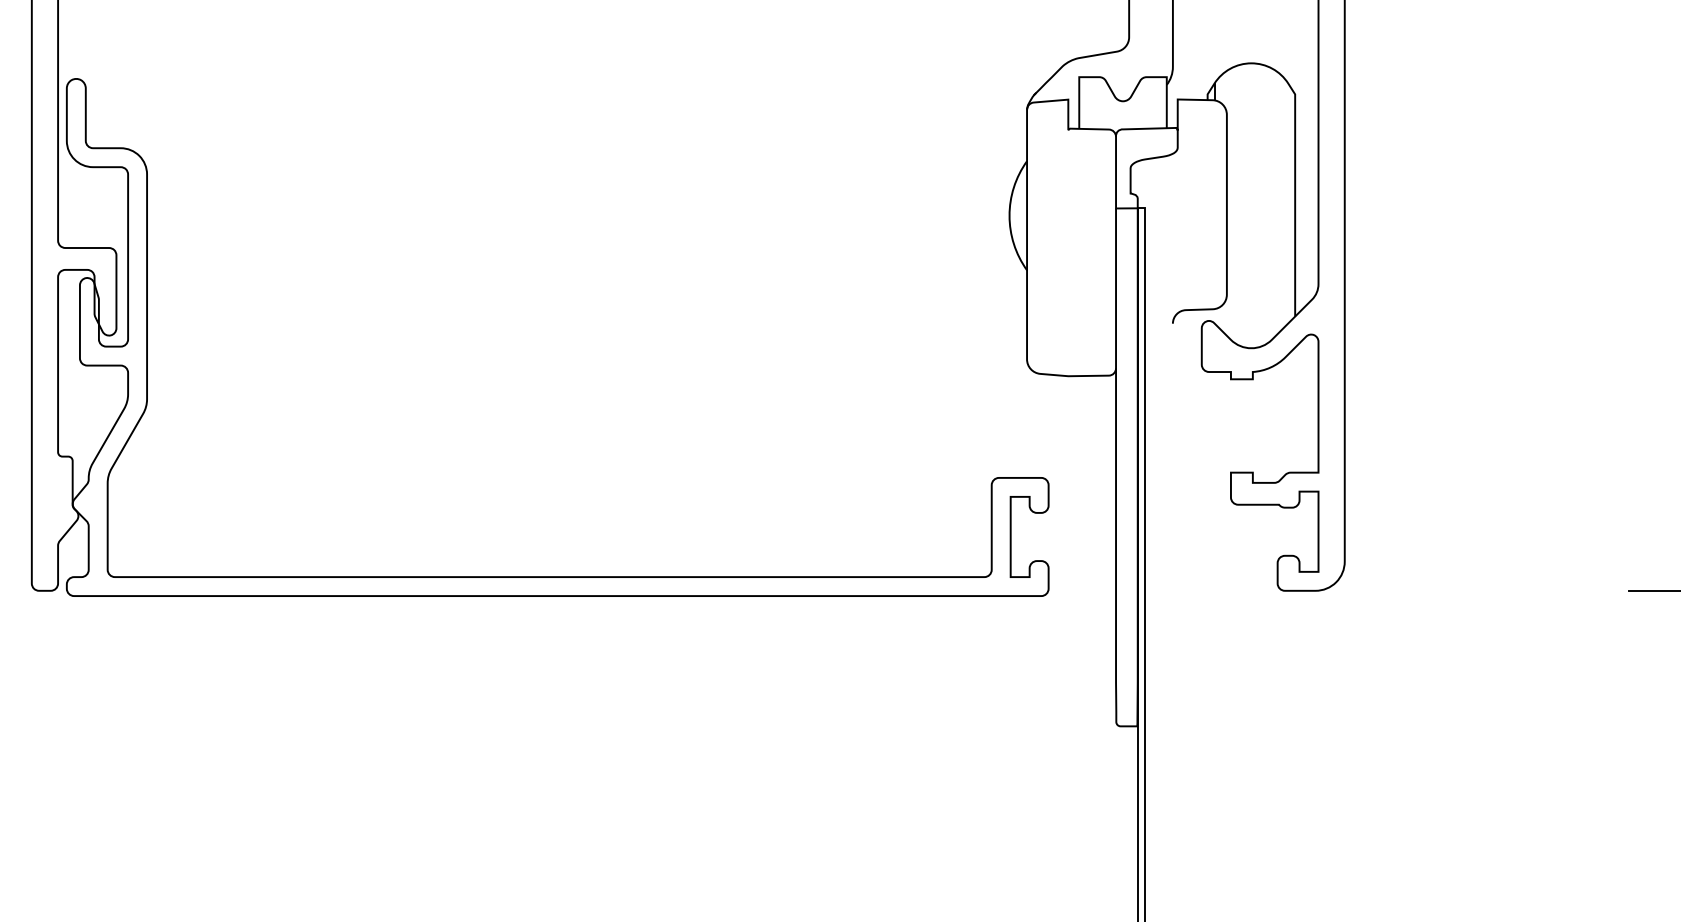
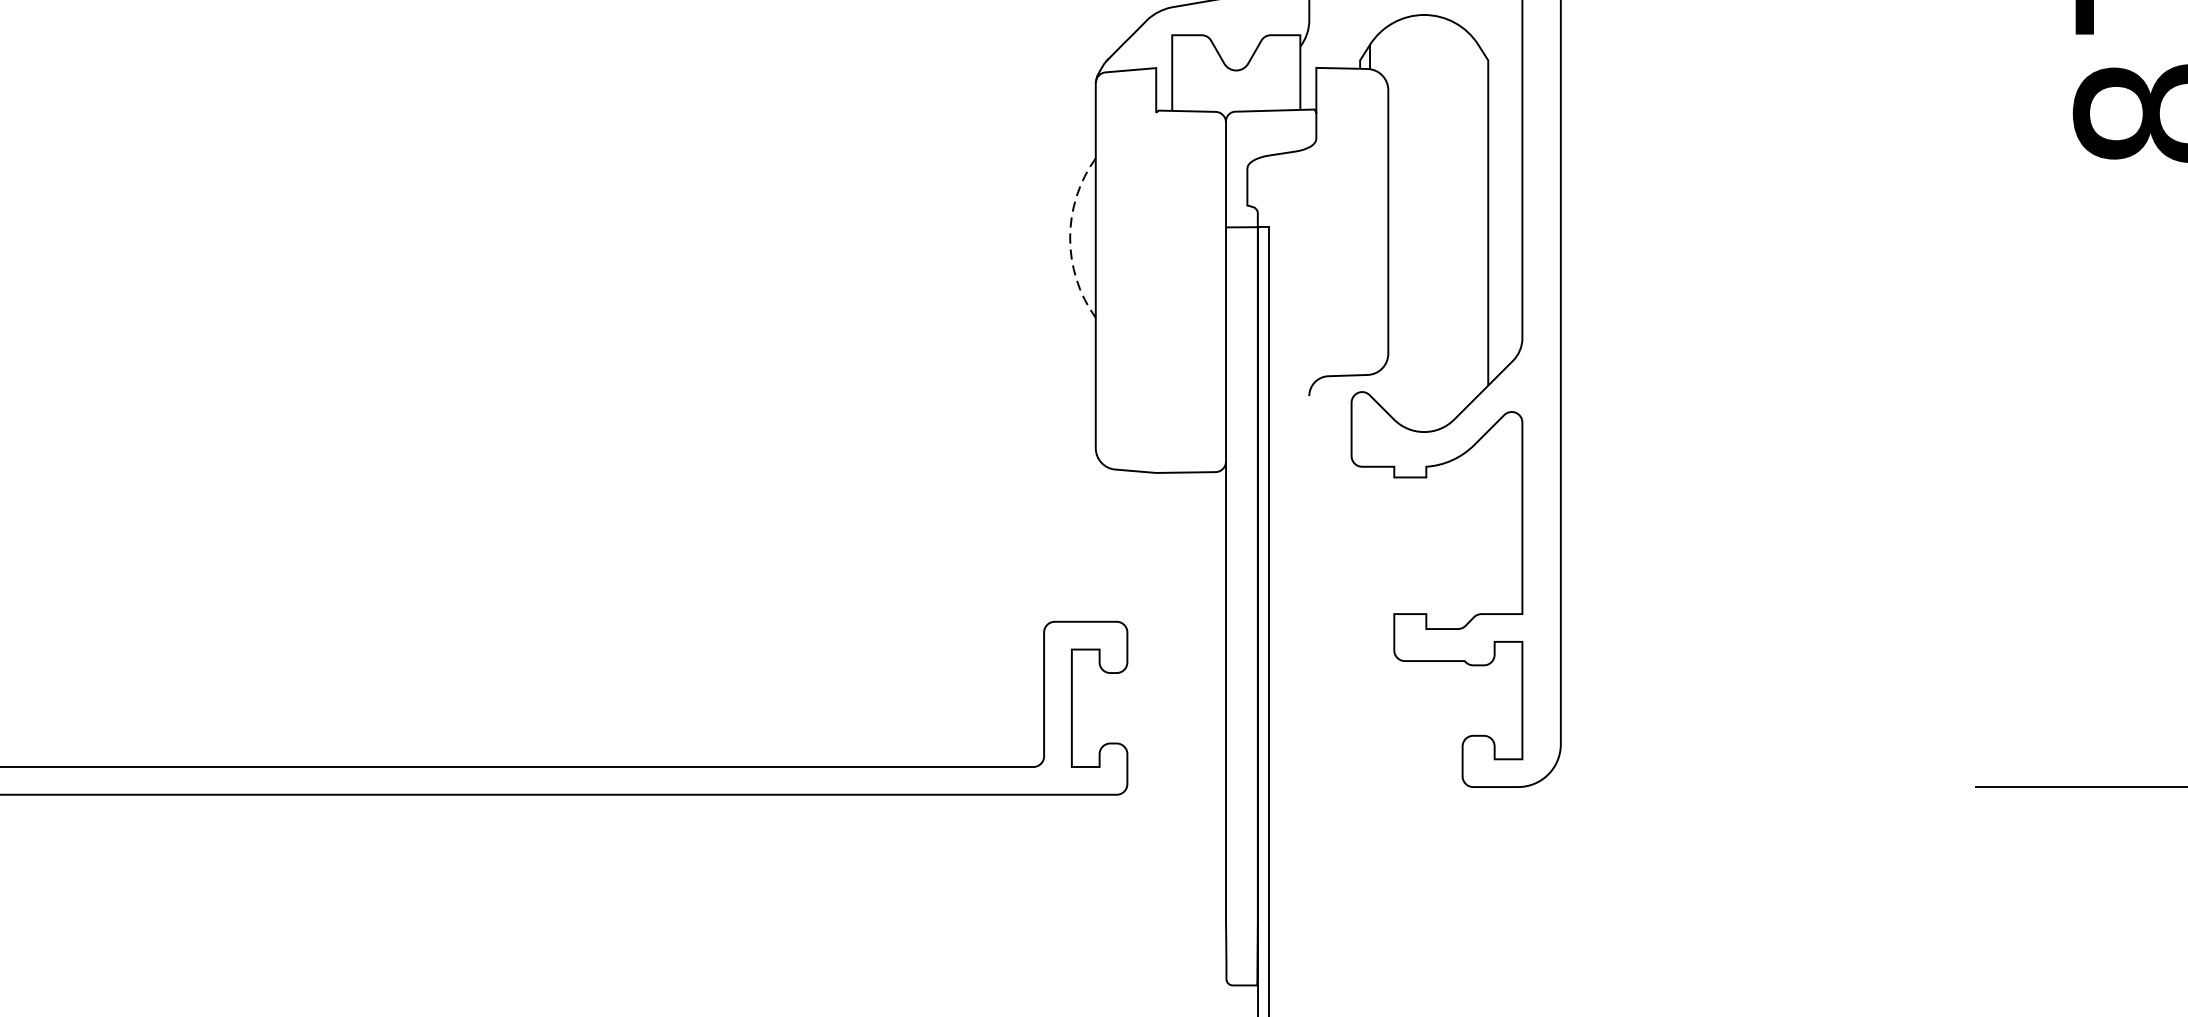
arc: (1009, 215) -> (1070, 237), solid -> dashed

